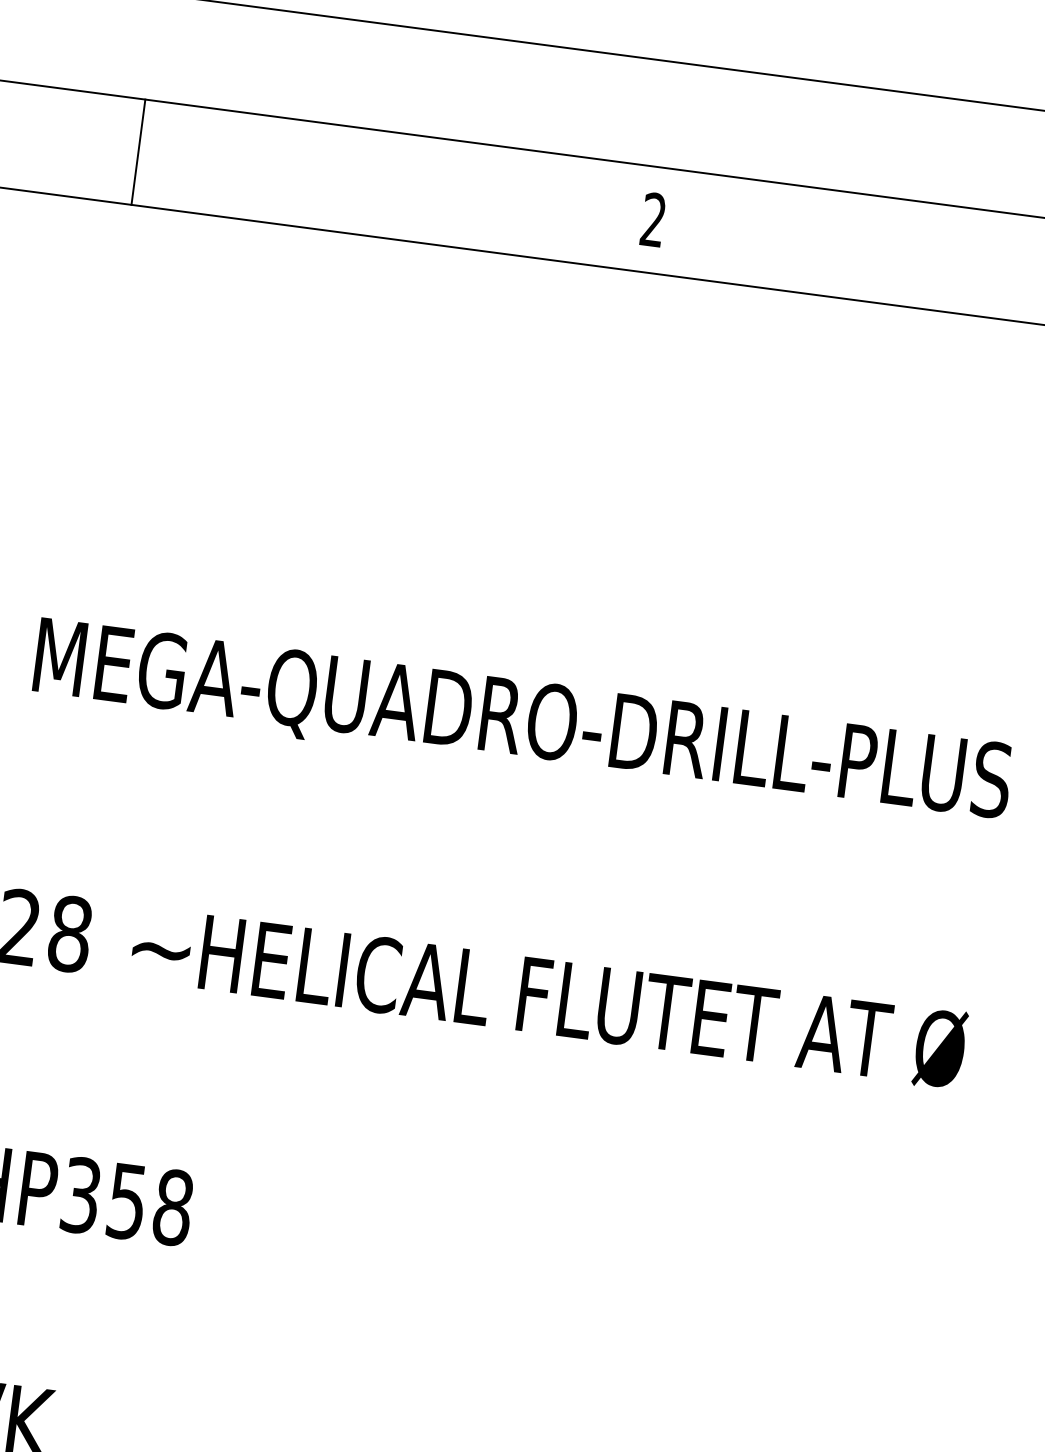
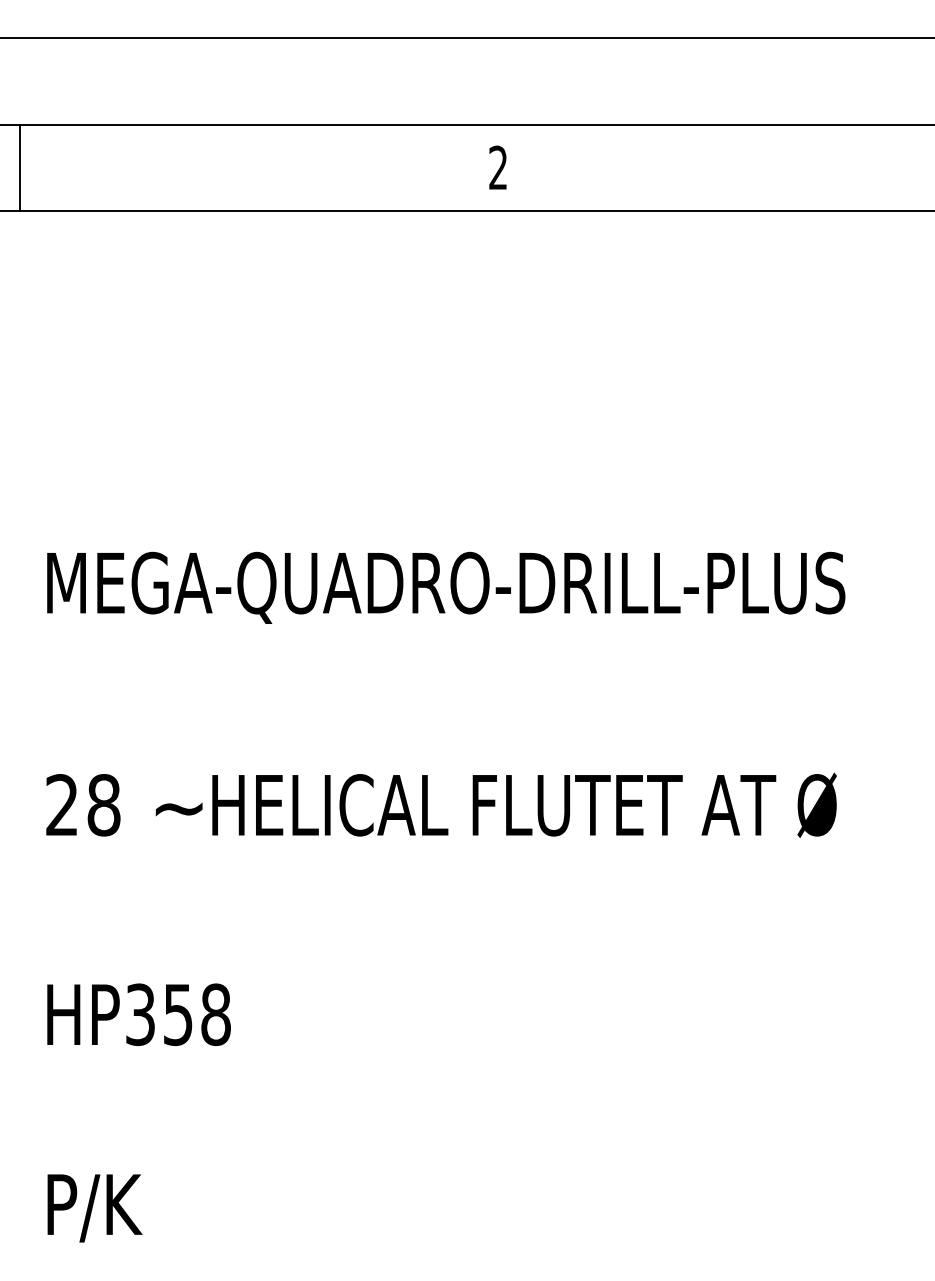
line: (139, 151) -> (20, 167), moved

